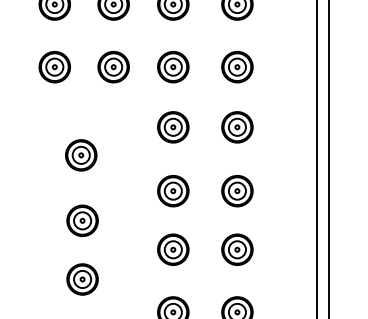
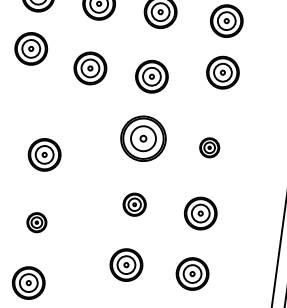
part: (54, 67) -> (30, 49), moved
part: (237, 67) -> (222, 73), moved
part: (173, 127) -> (143, 139), size x1.4
part: (237, 127) -> (209, 147), size x0.6
part: (173, 191) -> (134, 205), size x0.7
part: (82, 220) -> (36, 222), size x0.6

